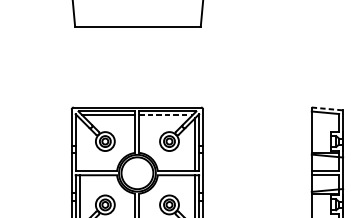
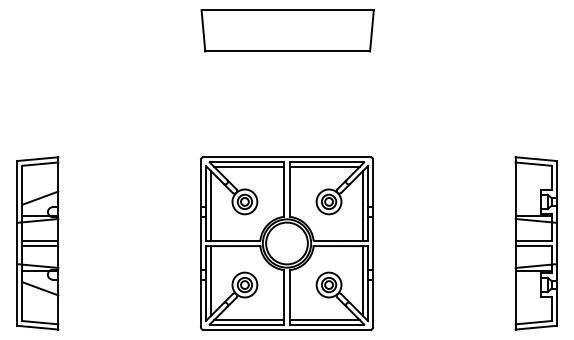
line: (327, 109) -> (536, 159), dashed -> solid
line: (166, 115) -> (325, 167), dashed -> solid
line: (79, 144) -> (211, 205), added

